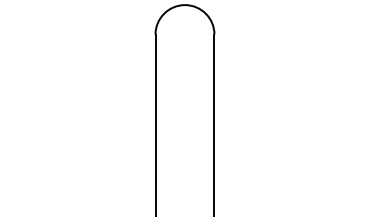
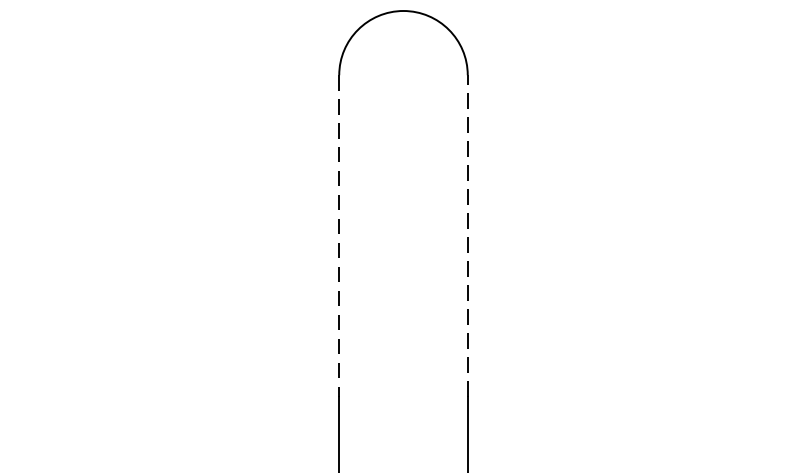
line: (155, 108) -> (339, 236), solid -> dashed
line: (214, 108) -> (467, 236), solid -> dashed

